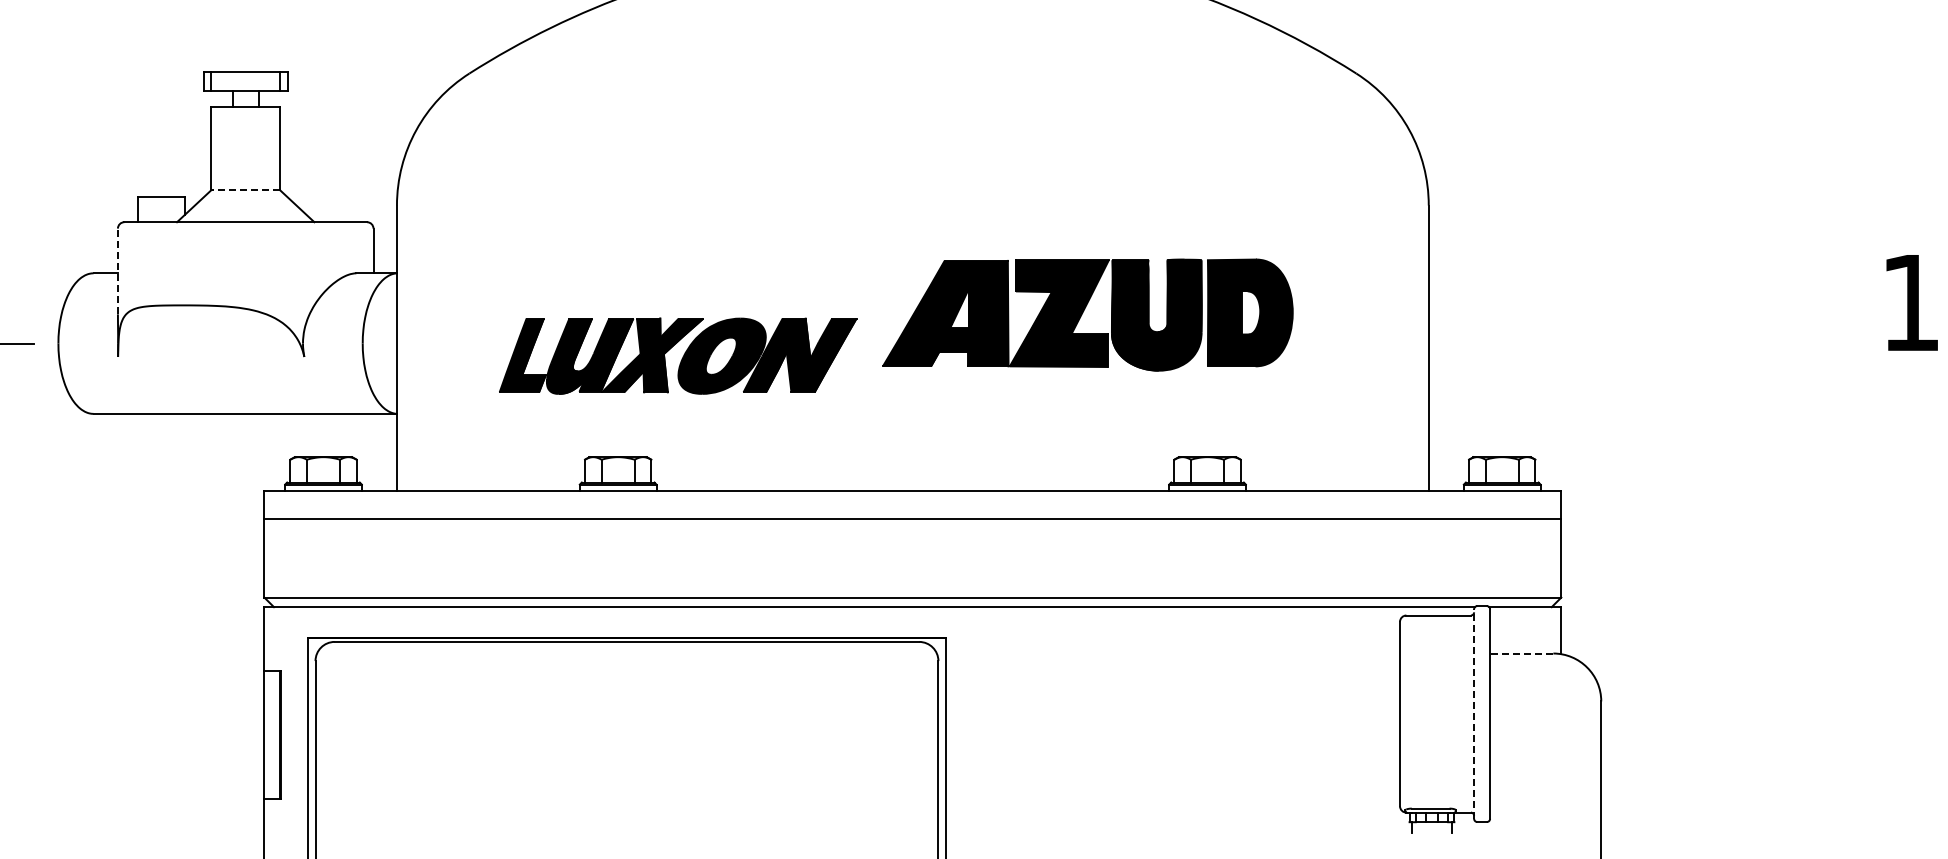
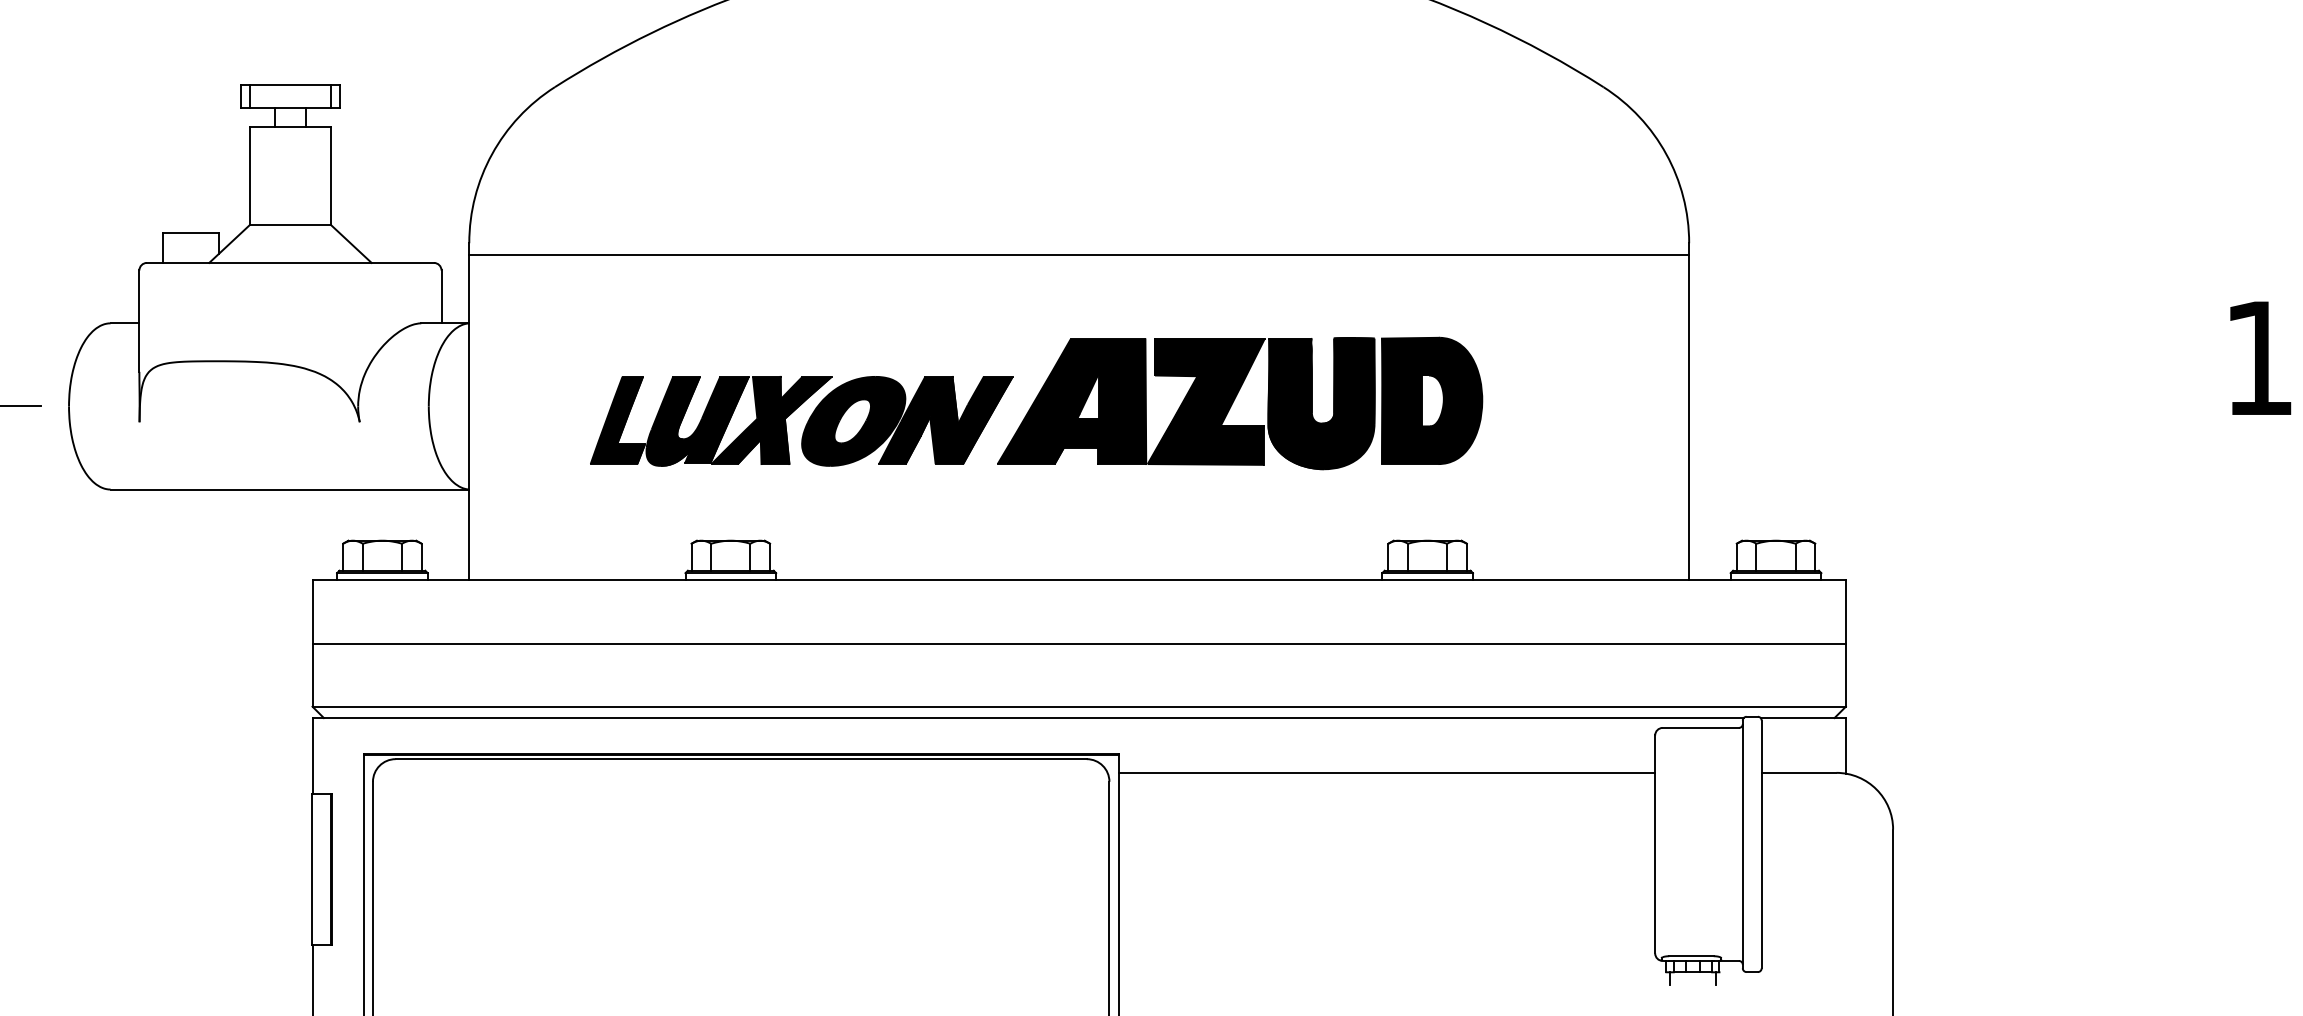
line: (245, 190) -> (290, 225), dashed -> solid
line: (912, 215) -> (1078, 254), added
line: (117, 271) -> (138, 321), dashed -> solid
part: (1087, 314) -> (1239, 402), moved
line: (912, 518) -> (1078, 643), moved
line: (1173, 653) -> (1387, 772), added
line: (1521, 653) -> (1798, 772), dashed -> solid
line: (1474, 714) -> (1743, 844), dashed -> solid

